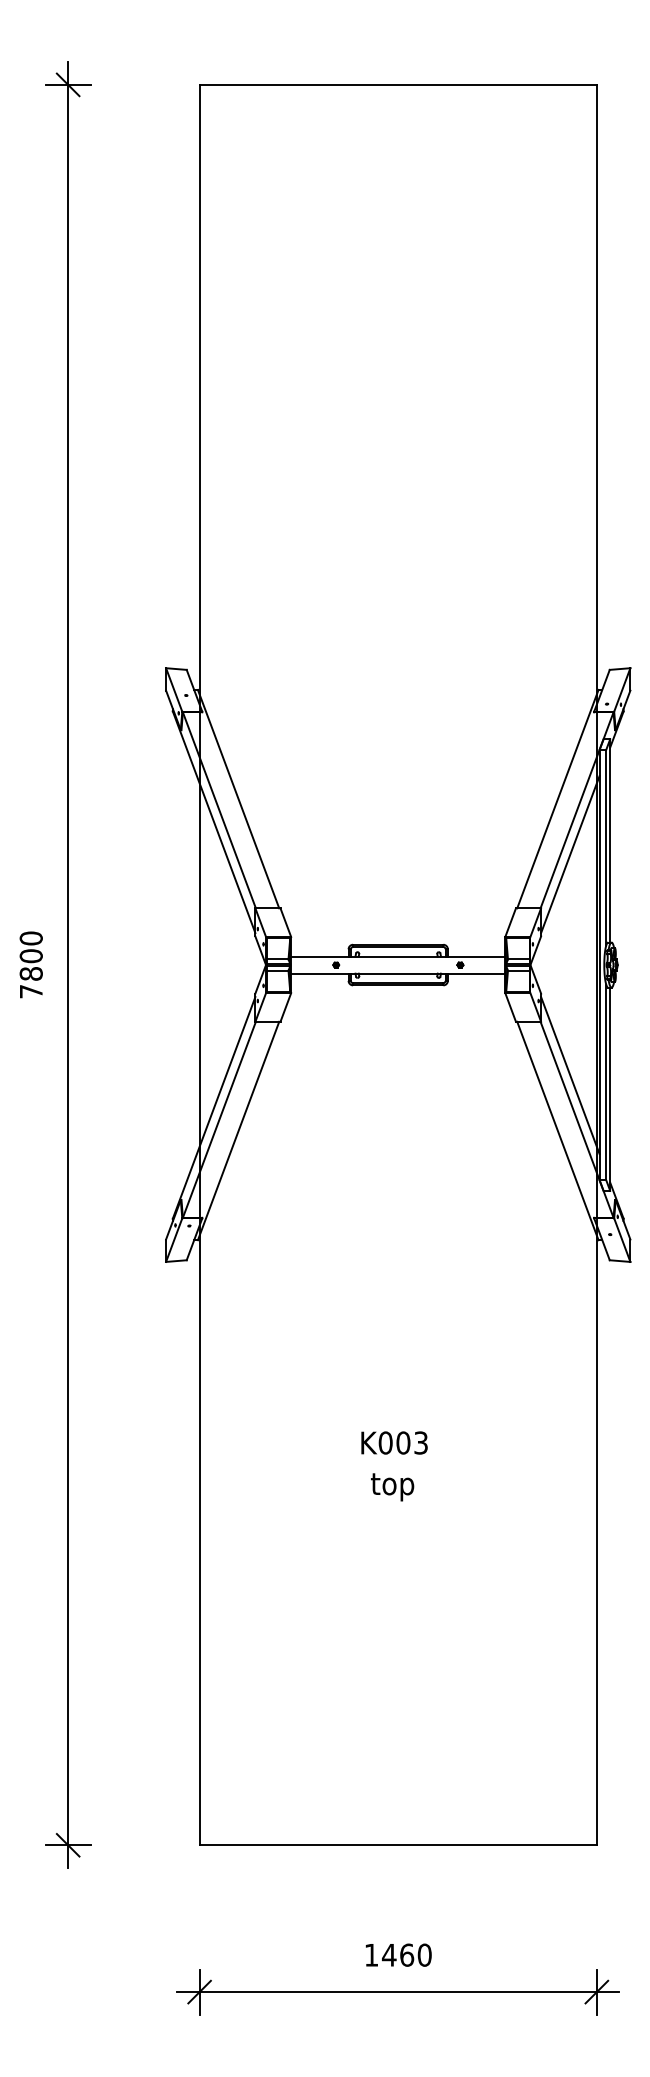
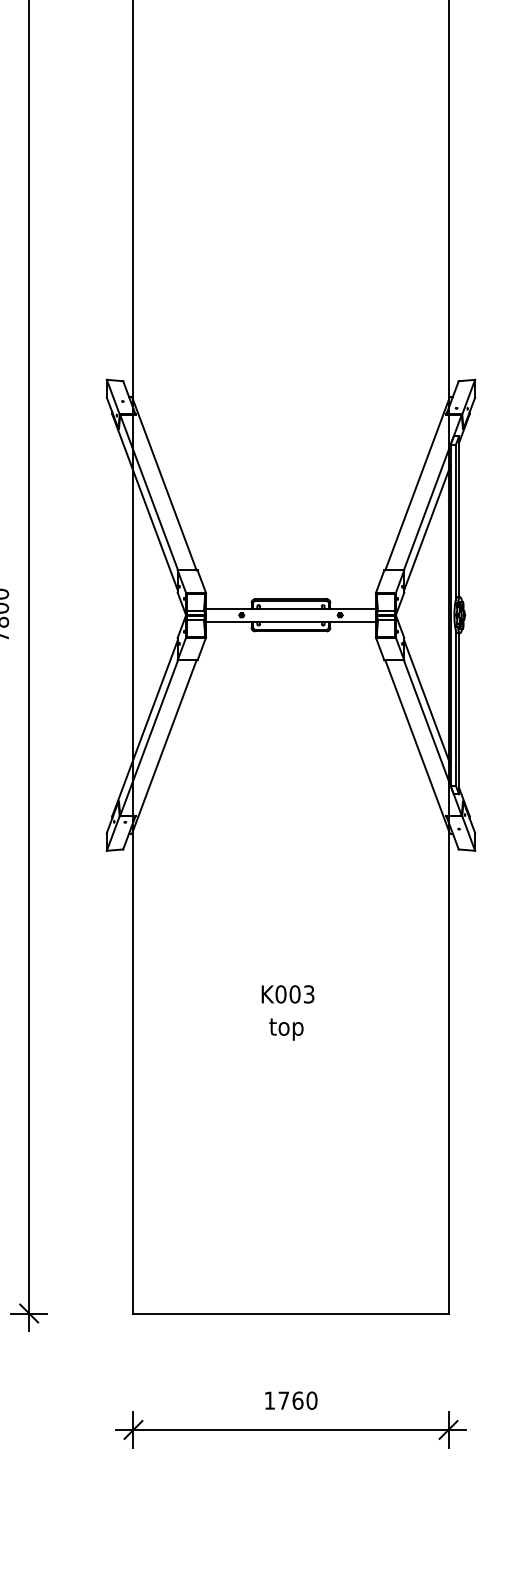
text: (388, 1955) -> (283, 1400), 1460 -> 1760

